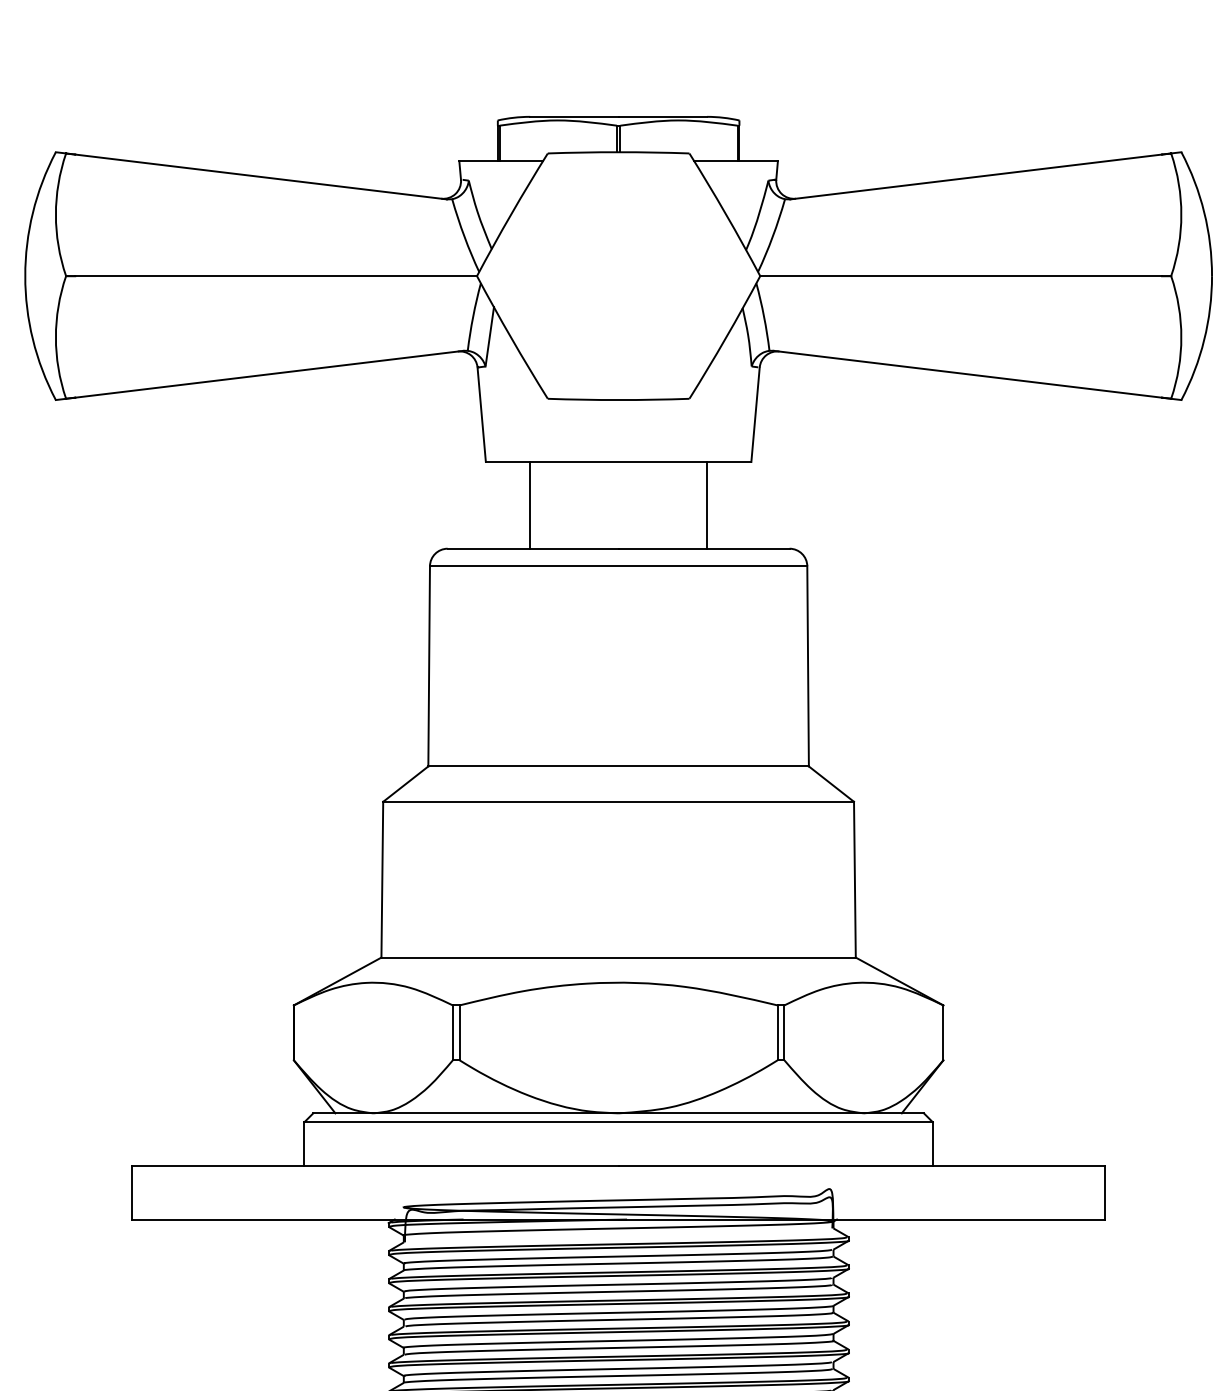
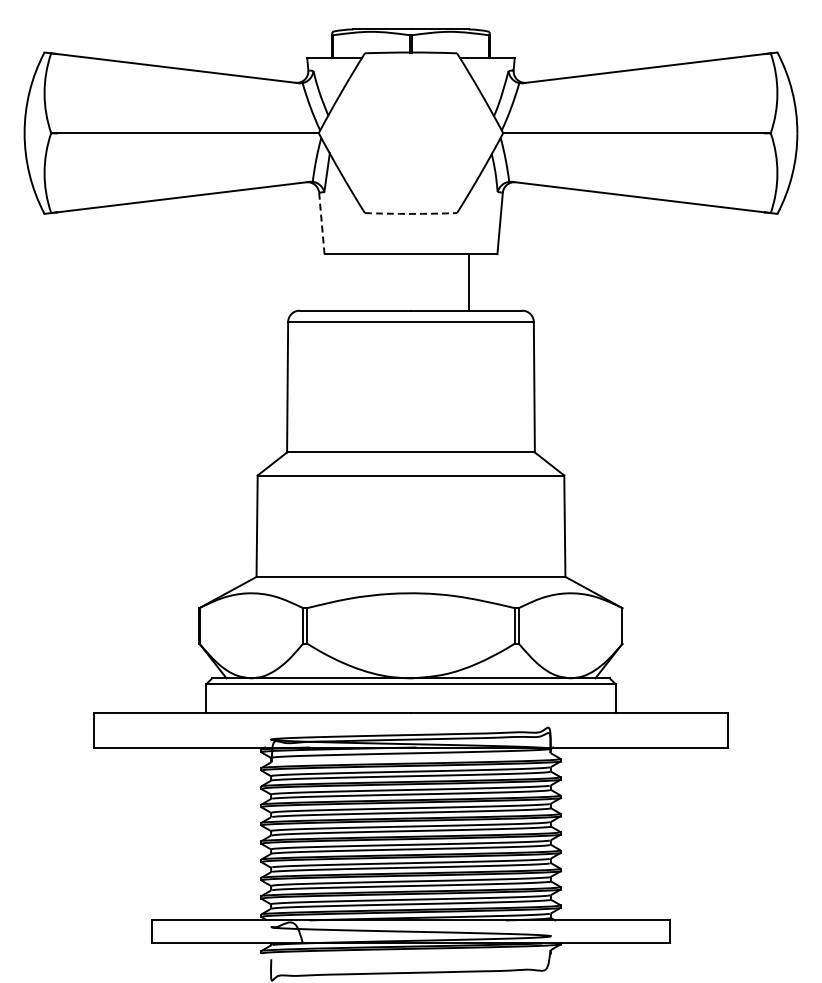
arc: (617, 399) -> (410, 213), solid -> dashed
line: (481, 414) -> (321, 223), solid -> dashed
line: (530, 505) -> (353, 282), removed

